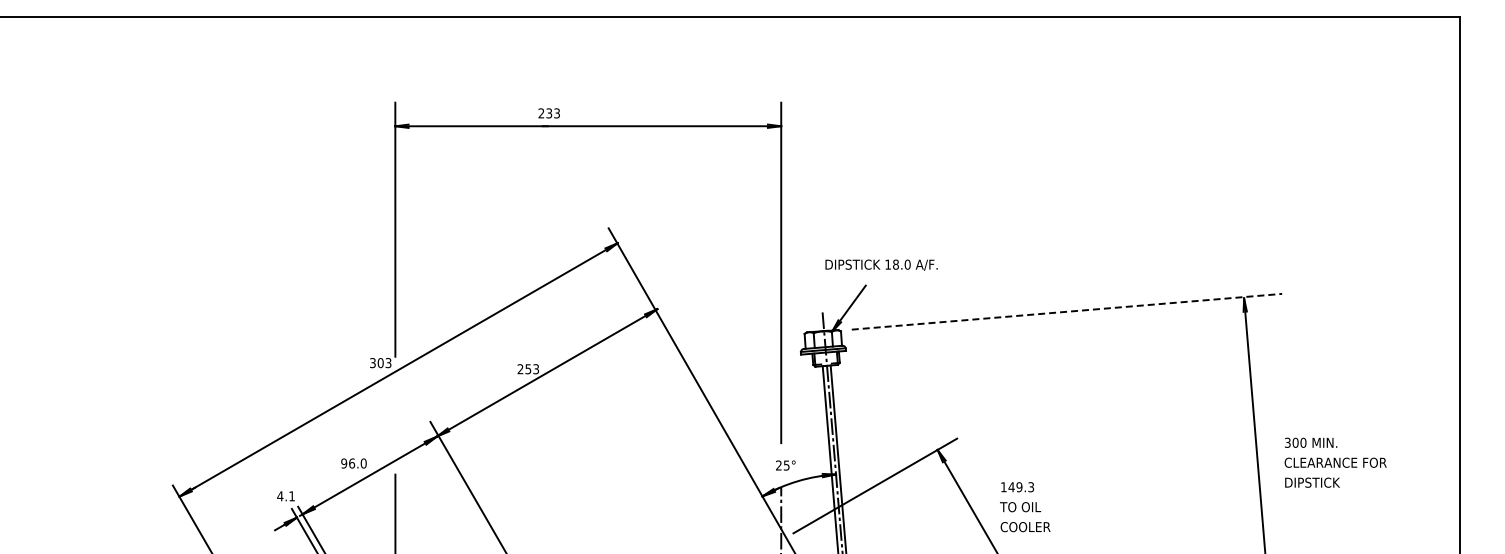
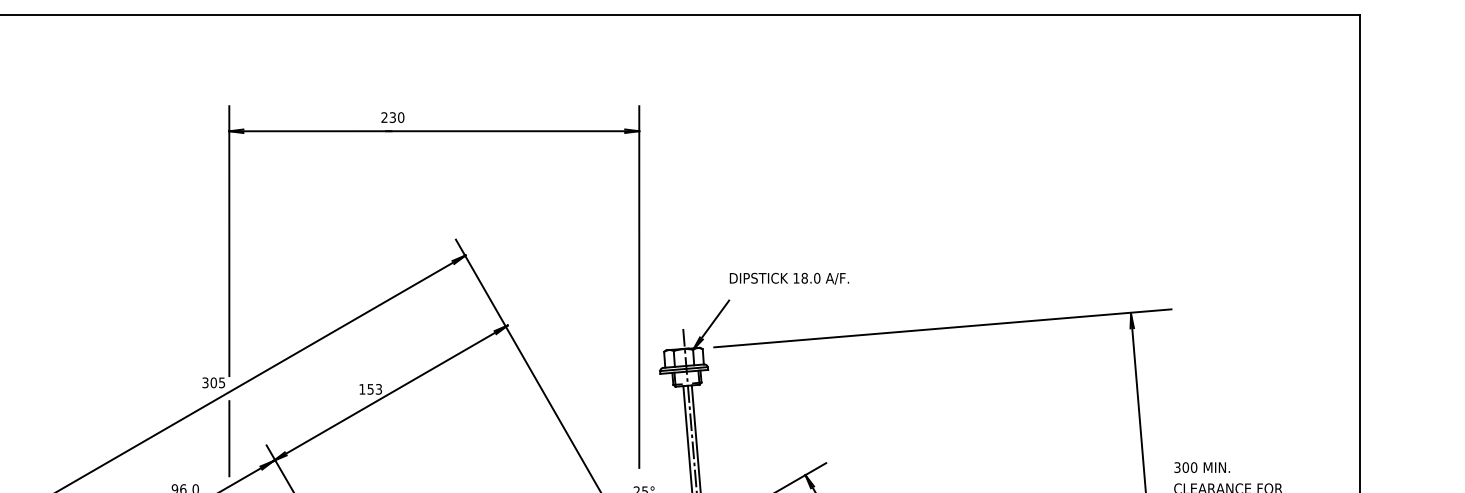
text: (557, 113) -> (401, 117), 233 -> 230
text: (881, 264) -> (789, 278), moved
line: (1066, 311) -> (942, 328), dashed -> solid
text: (388, 362) -> (222, 382), 303 -> 305
text: (520, 368) -> (362, 388), 253 -> 153
line: (395, 415) -> (229, 438), added

